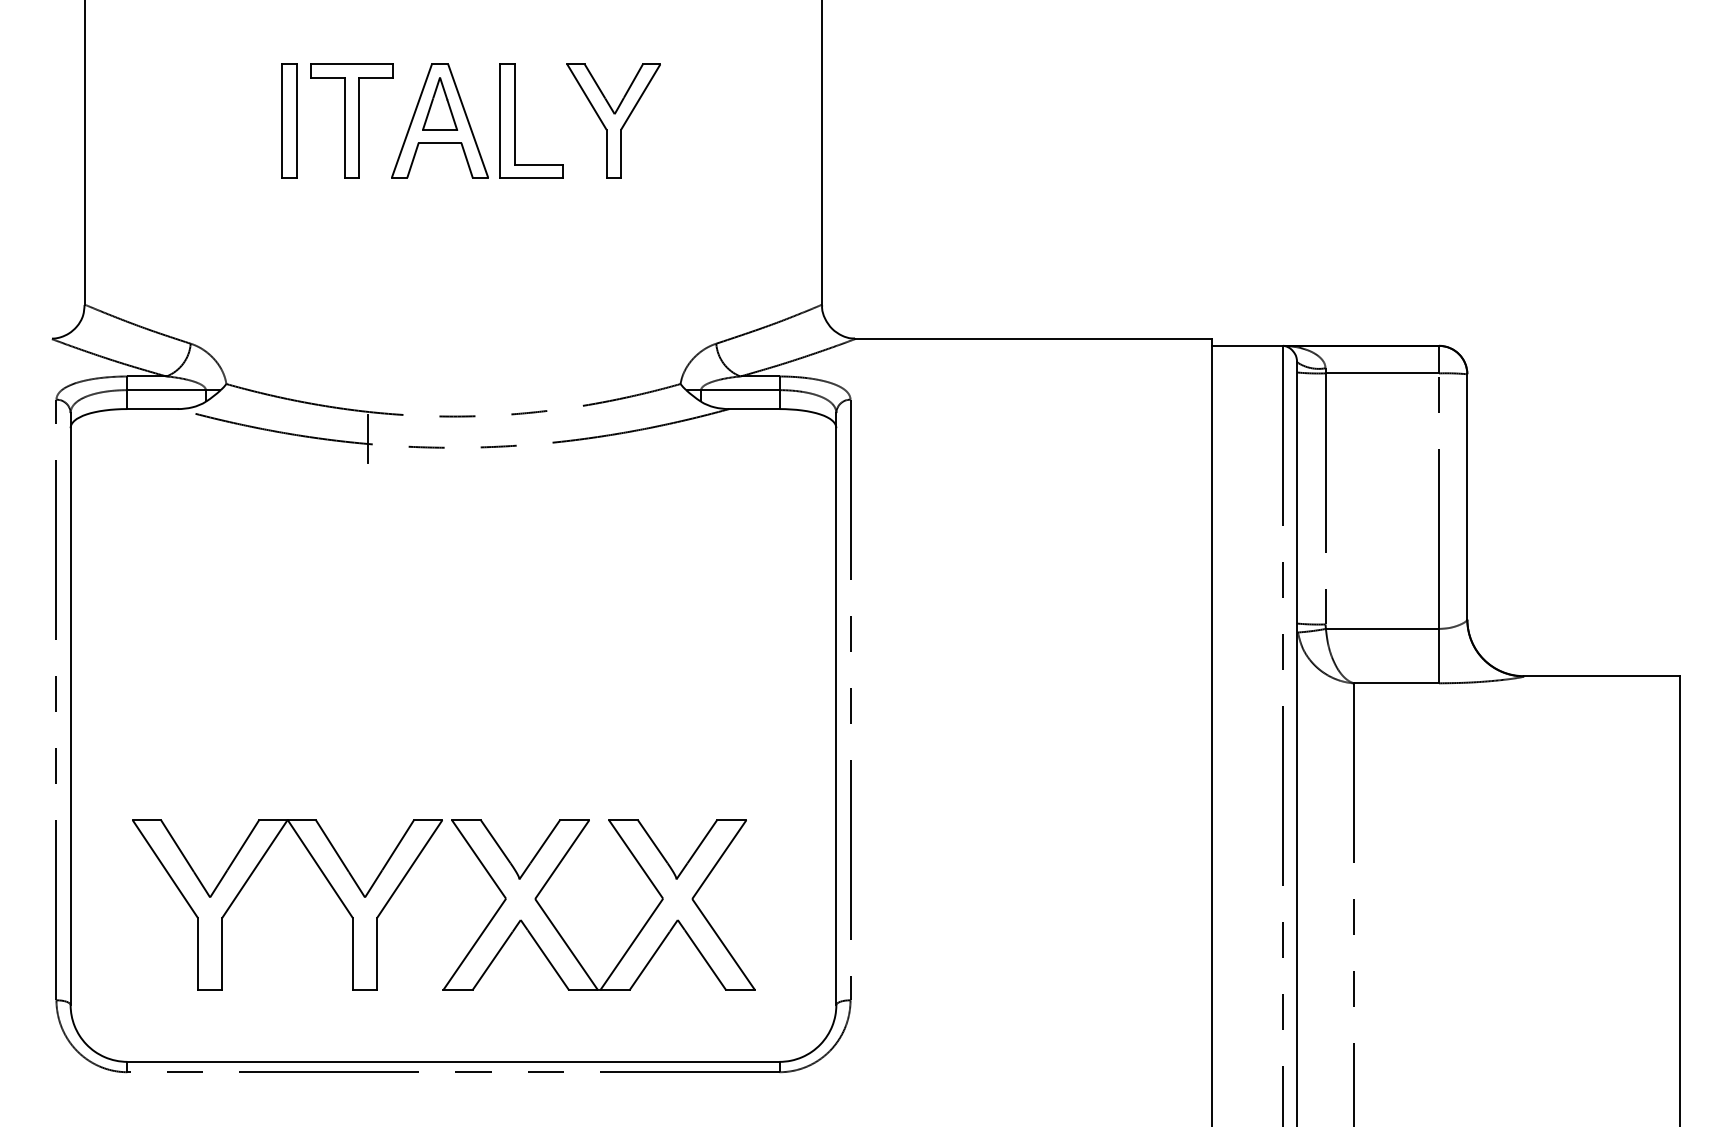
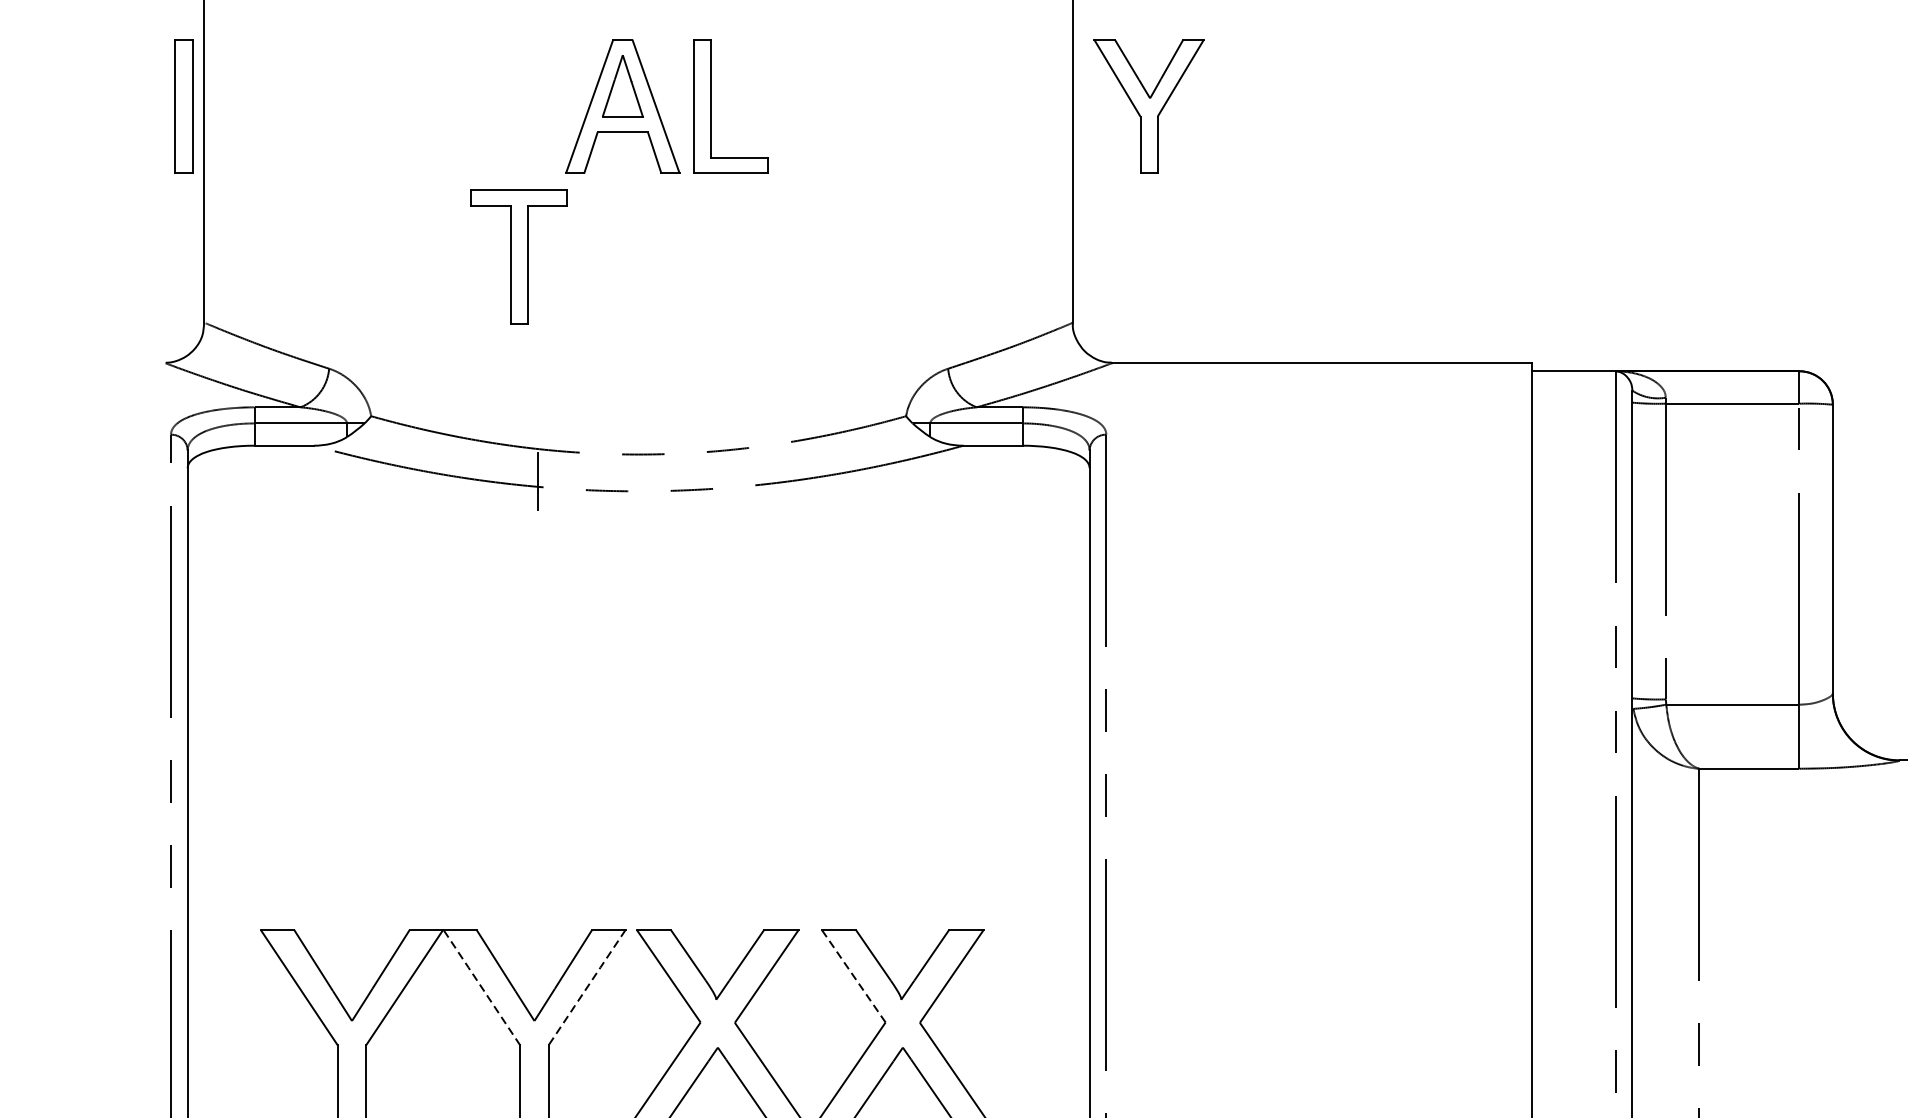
part: (289, 120) -> (183, 105), moved
part: (351, 120) -> (518, 256), moved
part: (613, 120) -> (1148, 105), moved
line: (635, 859) -> (853, 976), solid -> dashed
line: (320, 869) -> (482, 988), solid -> dashed
line: (409, 869) -> (586, 988), solid -> dashed

